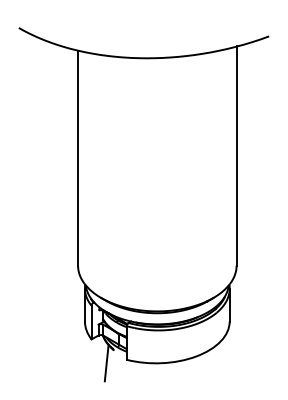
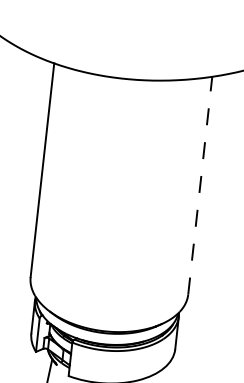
line: (236, 156) -> (200, 185), solid -> dashed

